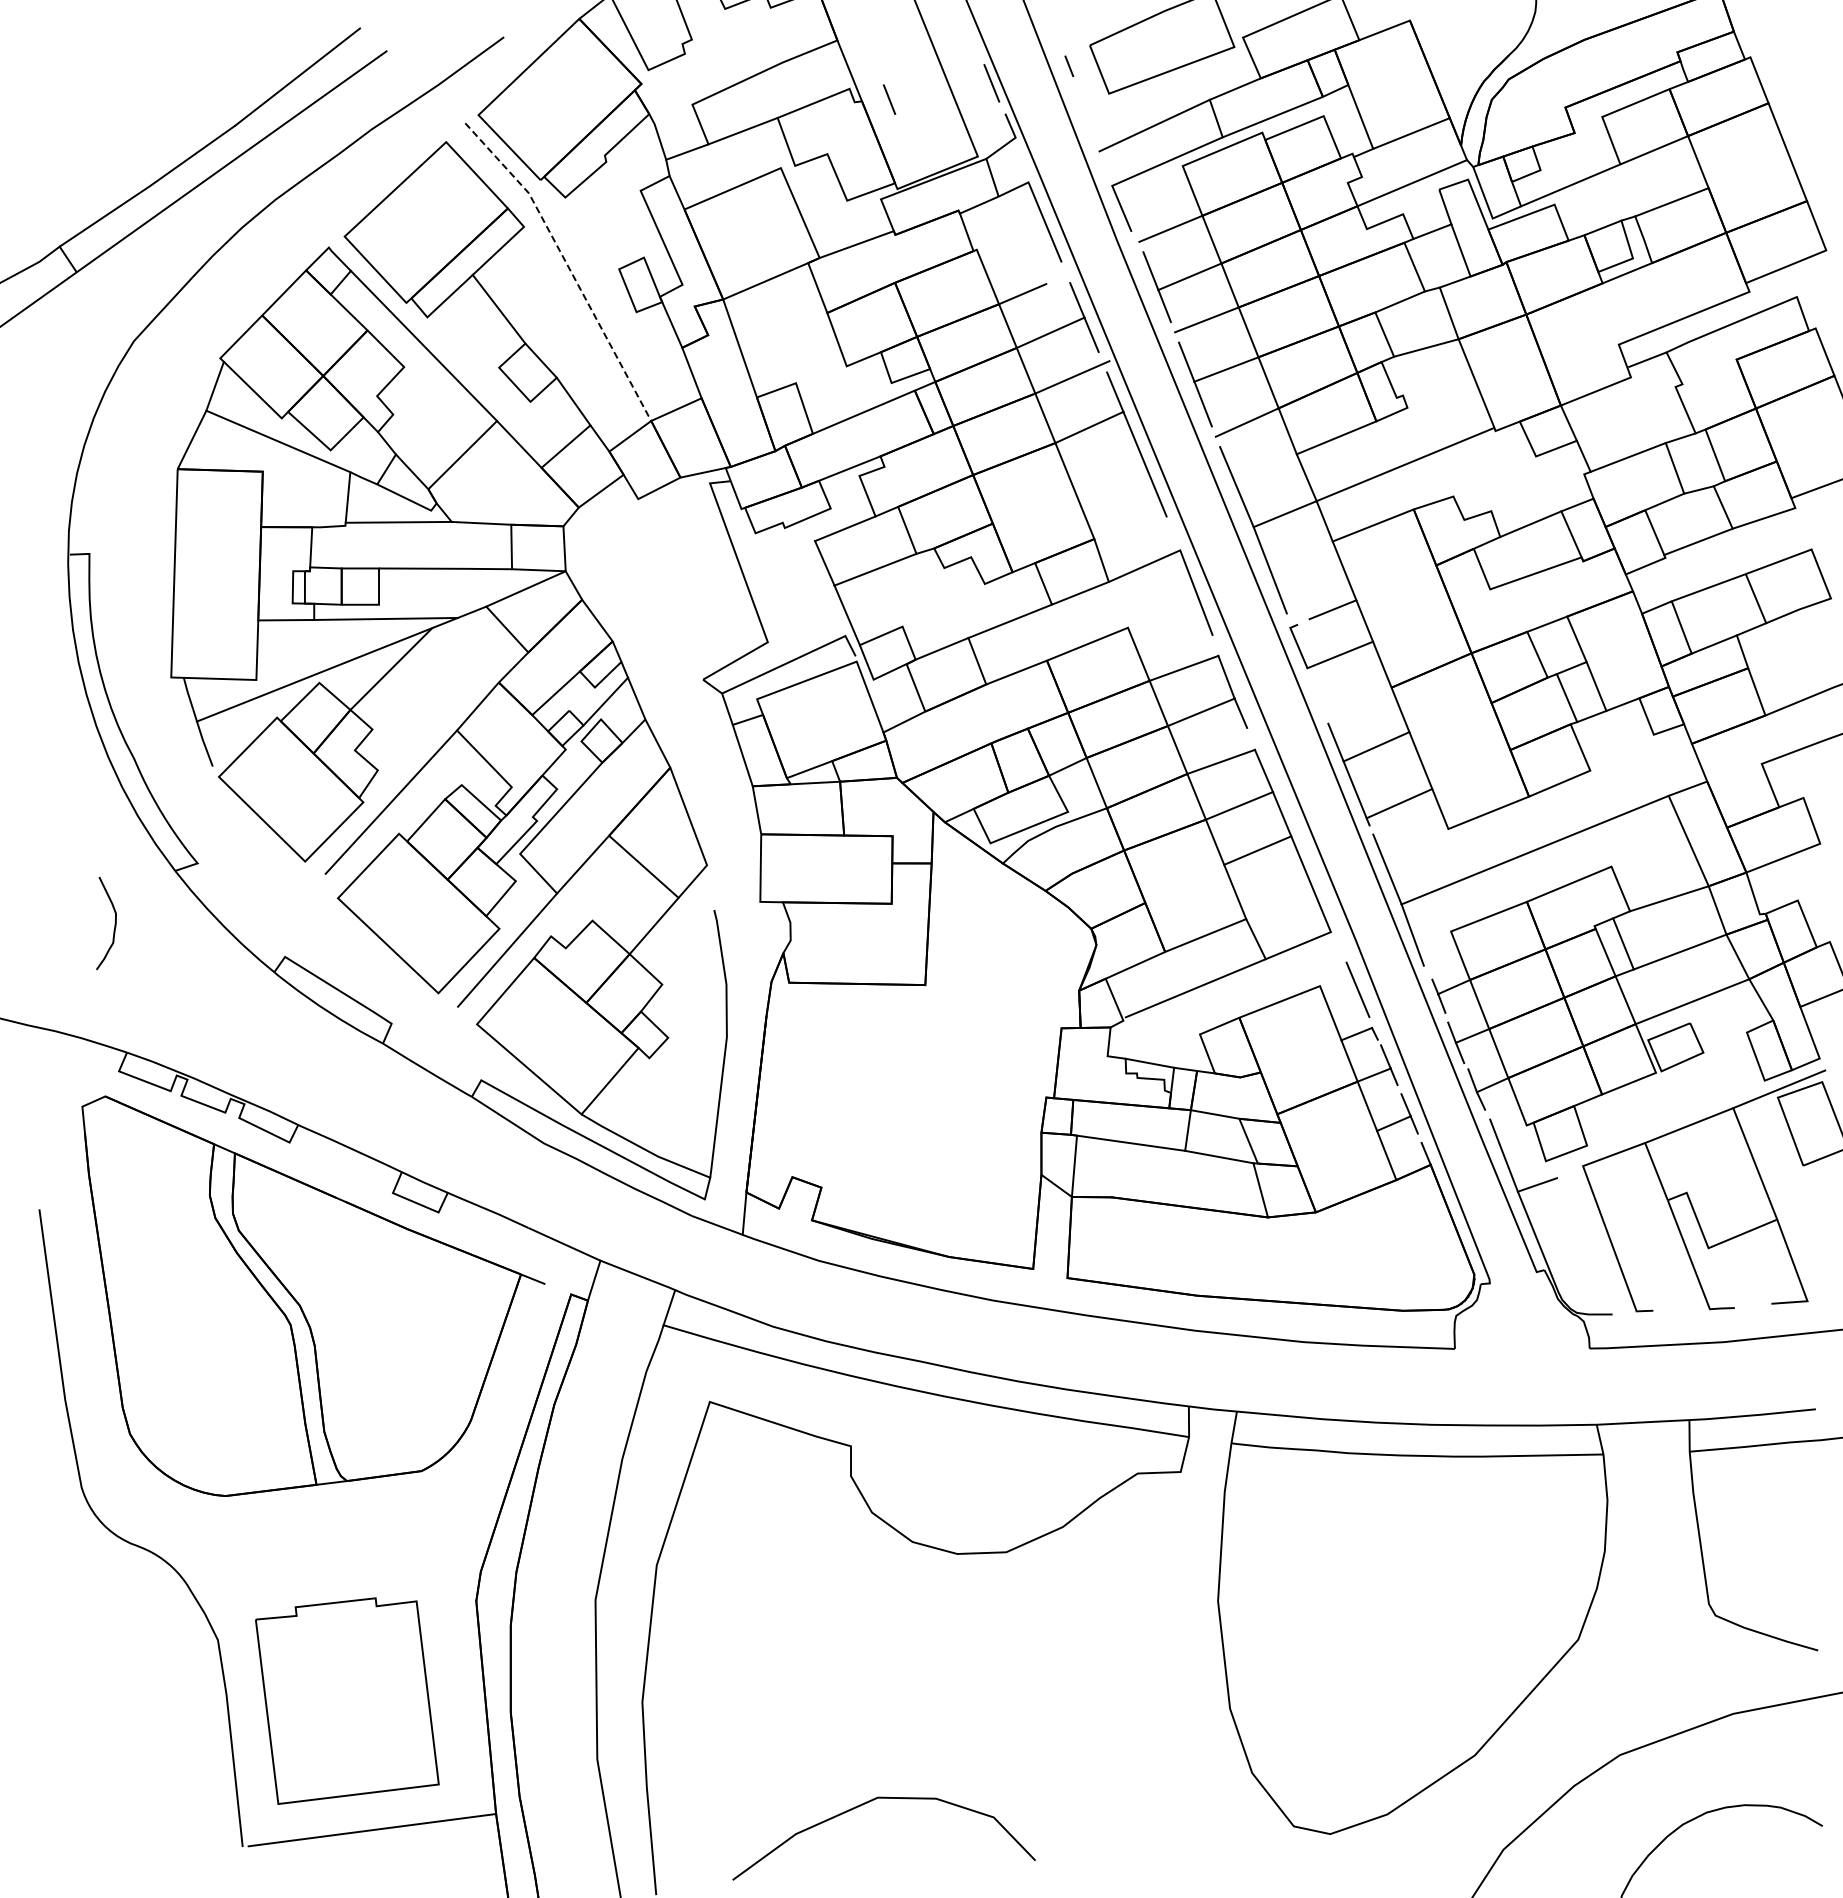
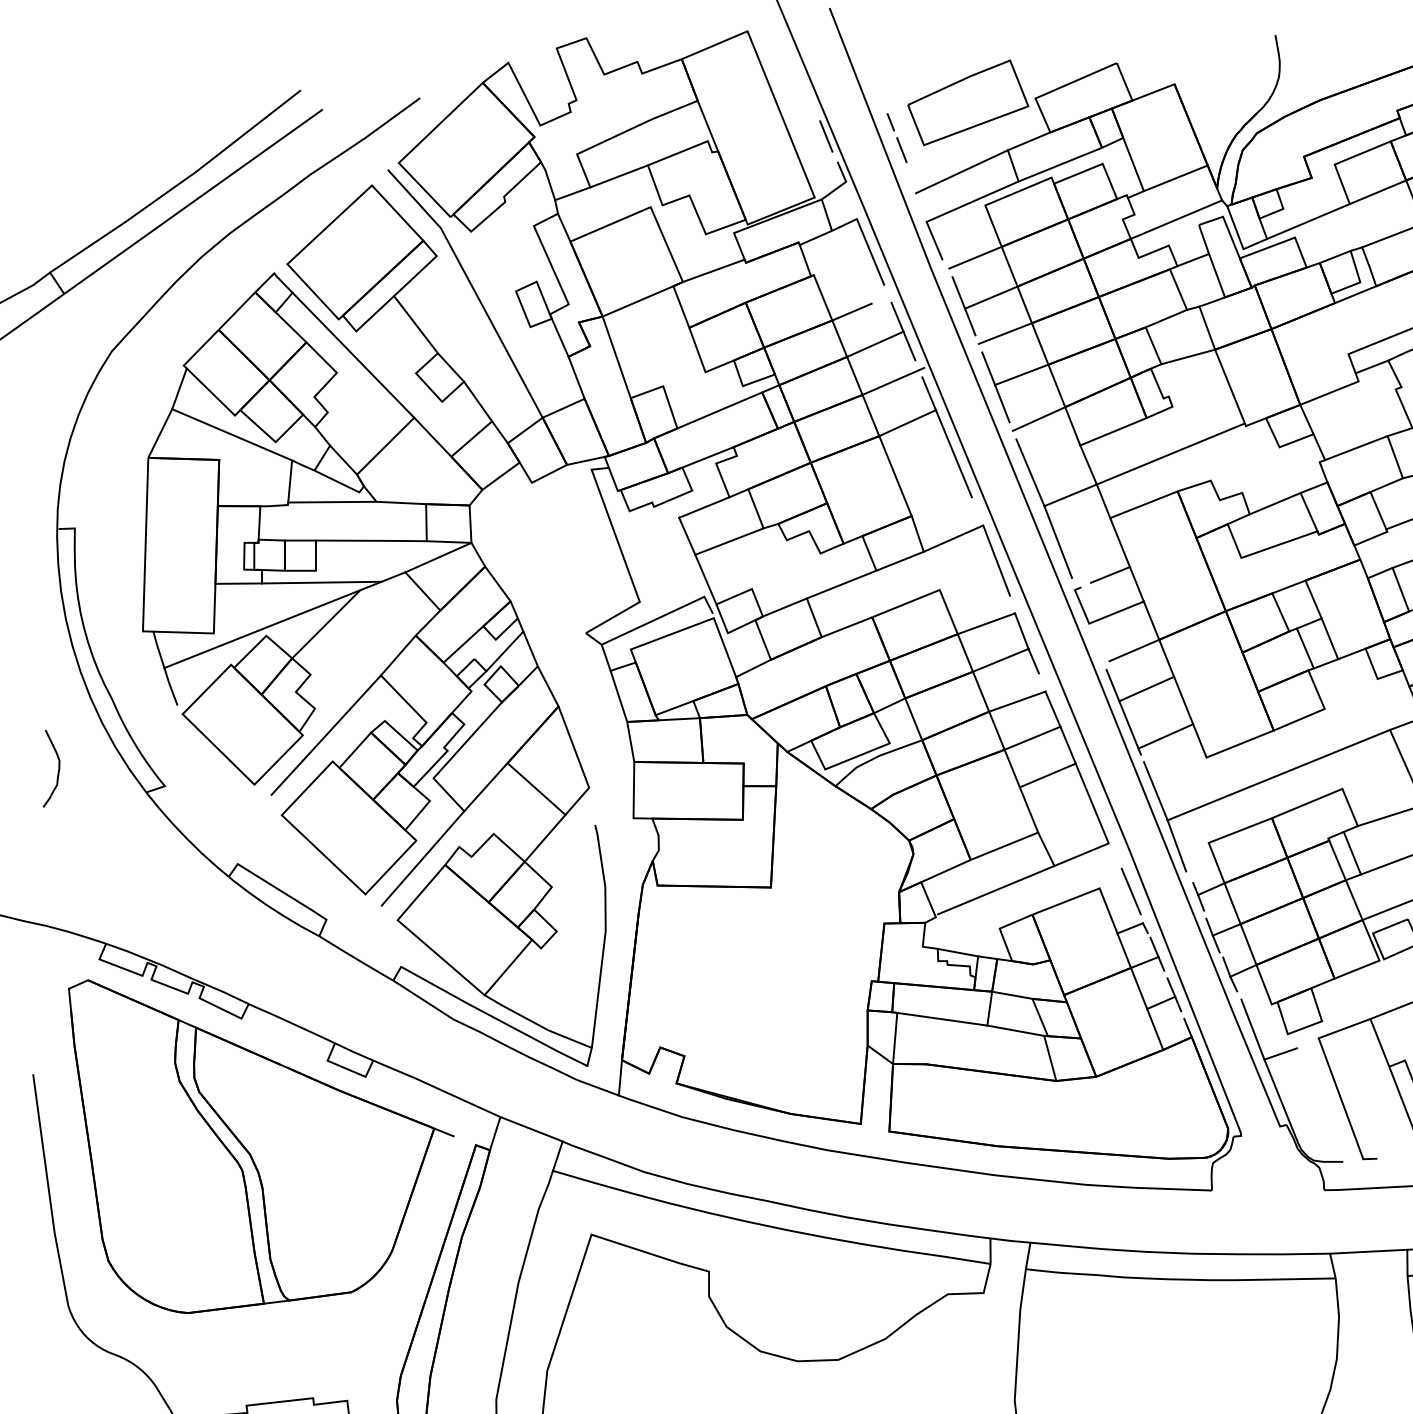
line: (889, 99) -> (901, 150), moved
line: (567, 265) -> (472, 288), dashed -> solid
line: (1361, 700) -> (1134, 650), added
curve: (114, 923) -> (58, 768), moved

